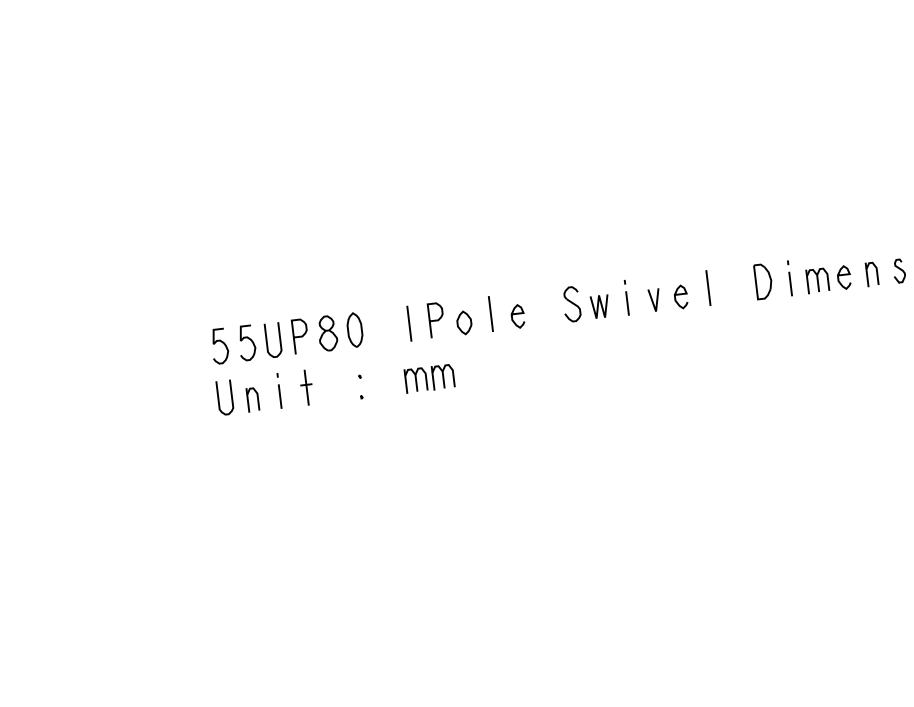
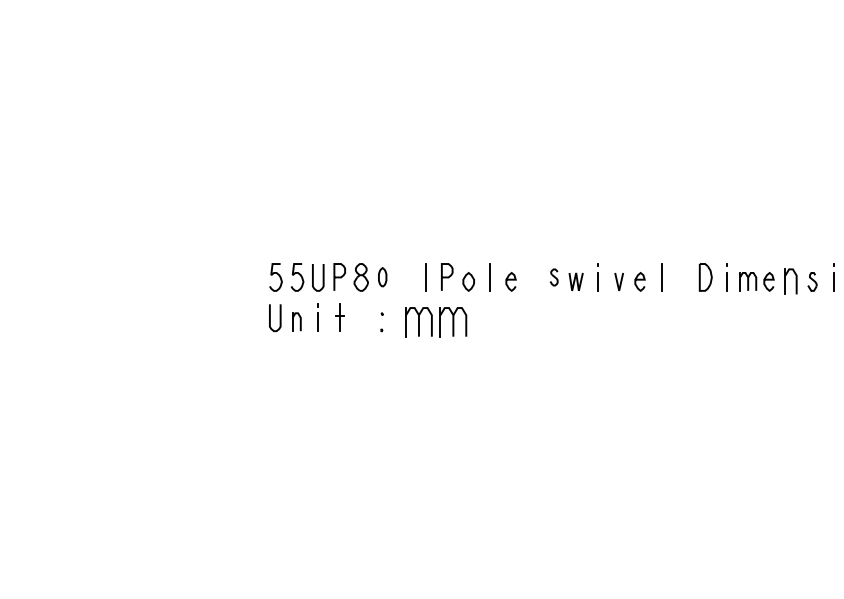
part: (872, 273) -> (791, 281), size x1.4
part: (570, 304) -> (553, 277), size x0.6
part: (354, 330) -> (382, 277), size x0.7
part: (429, 377) -> (436, 321), size x1.6

